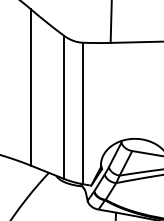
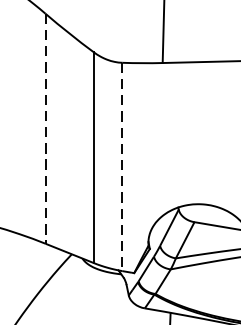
line: (31, 88) -> (46, 130), solid -> dashed
line: (83, 113) -> (122, 166), solid -> dashed

